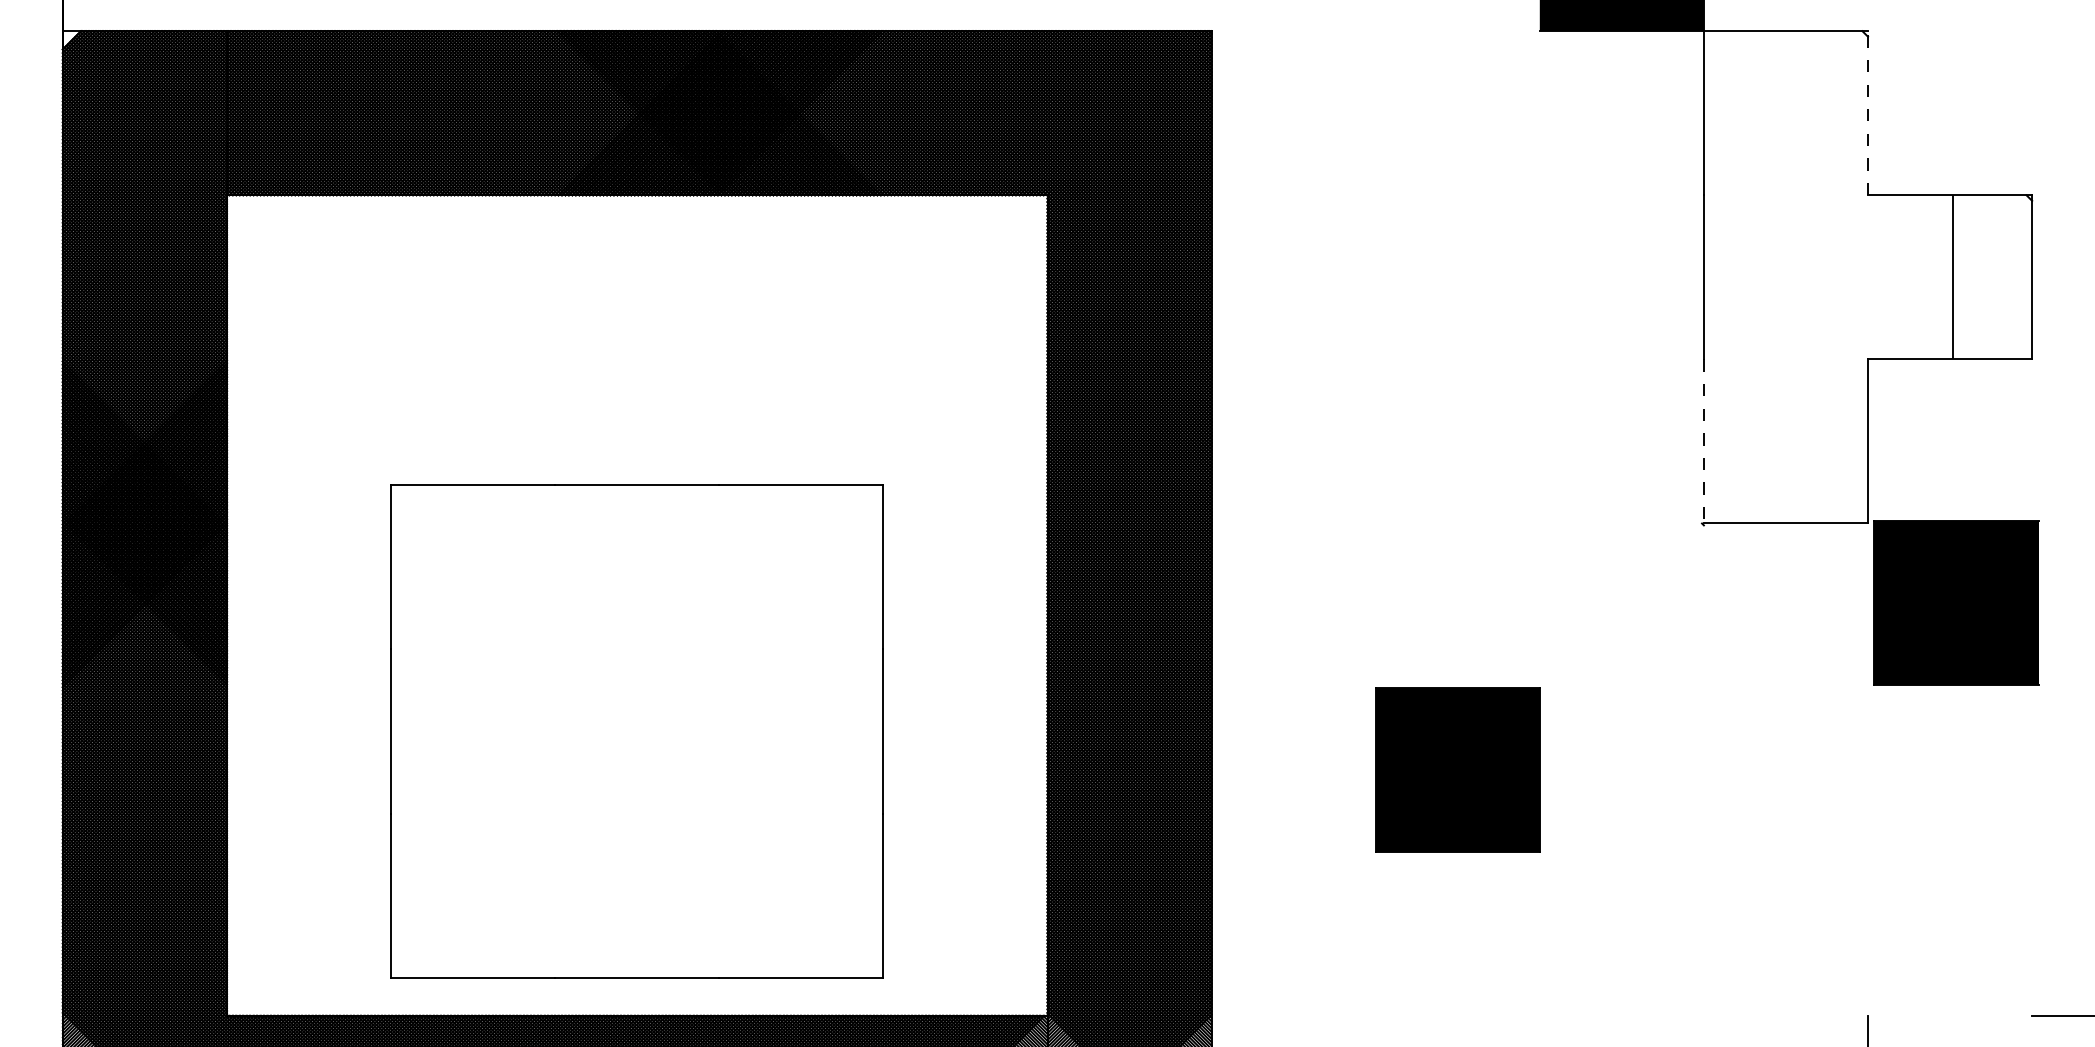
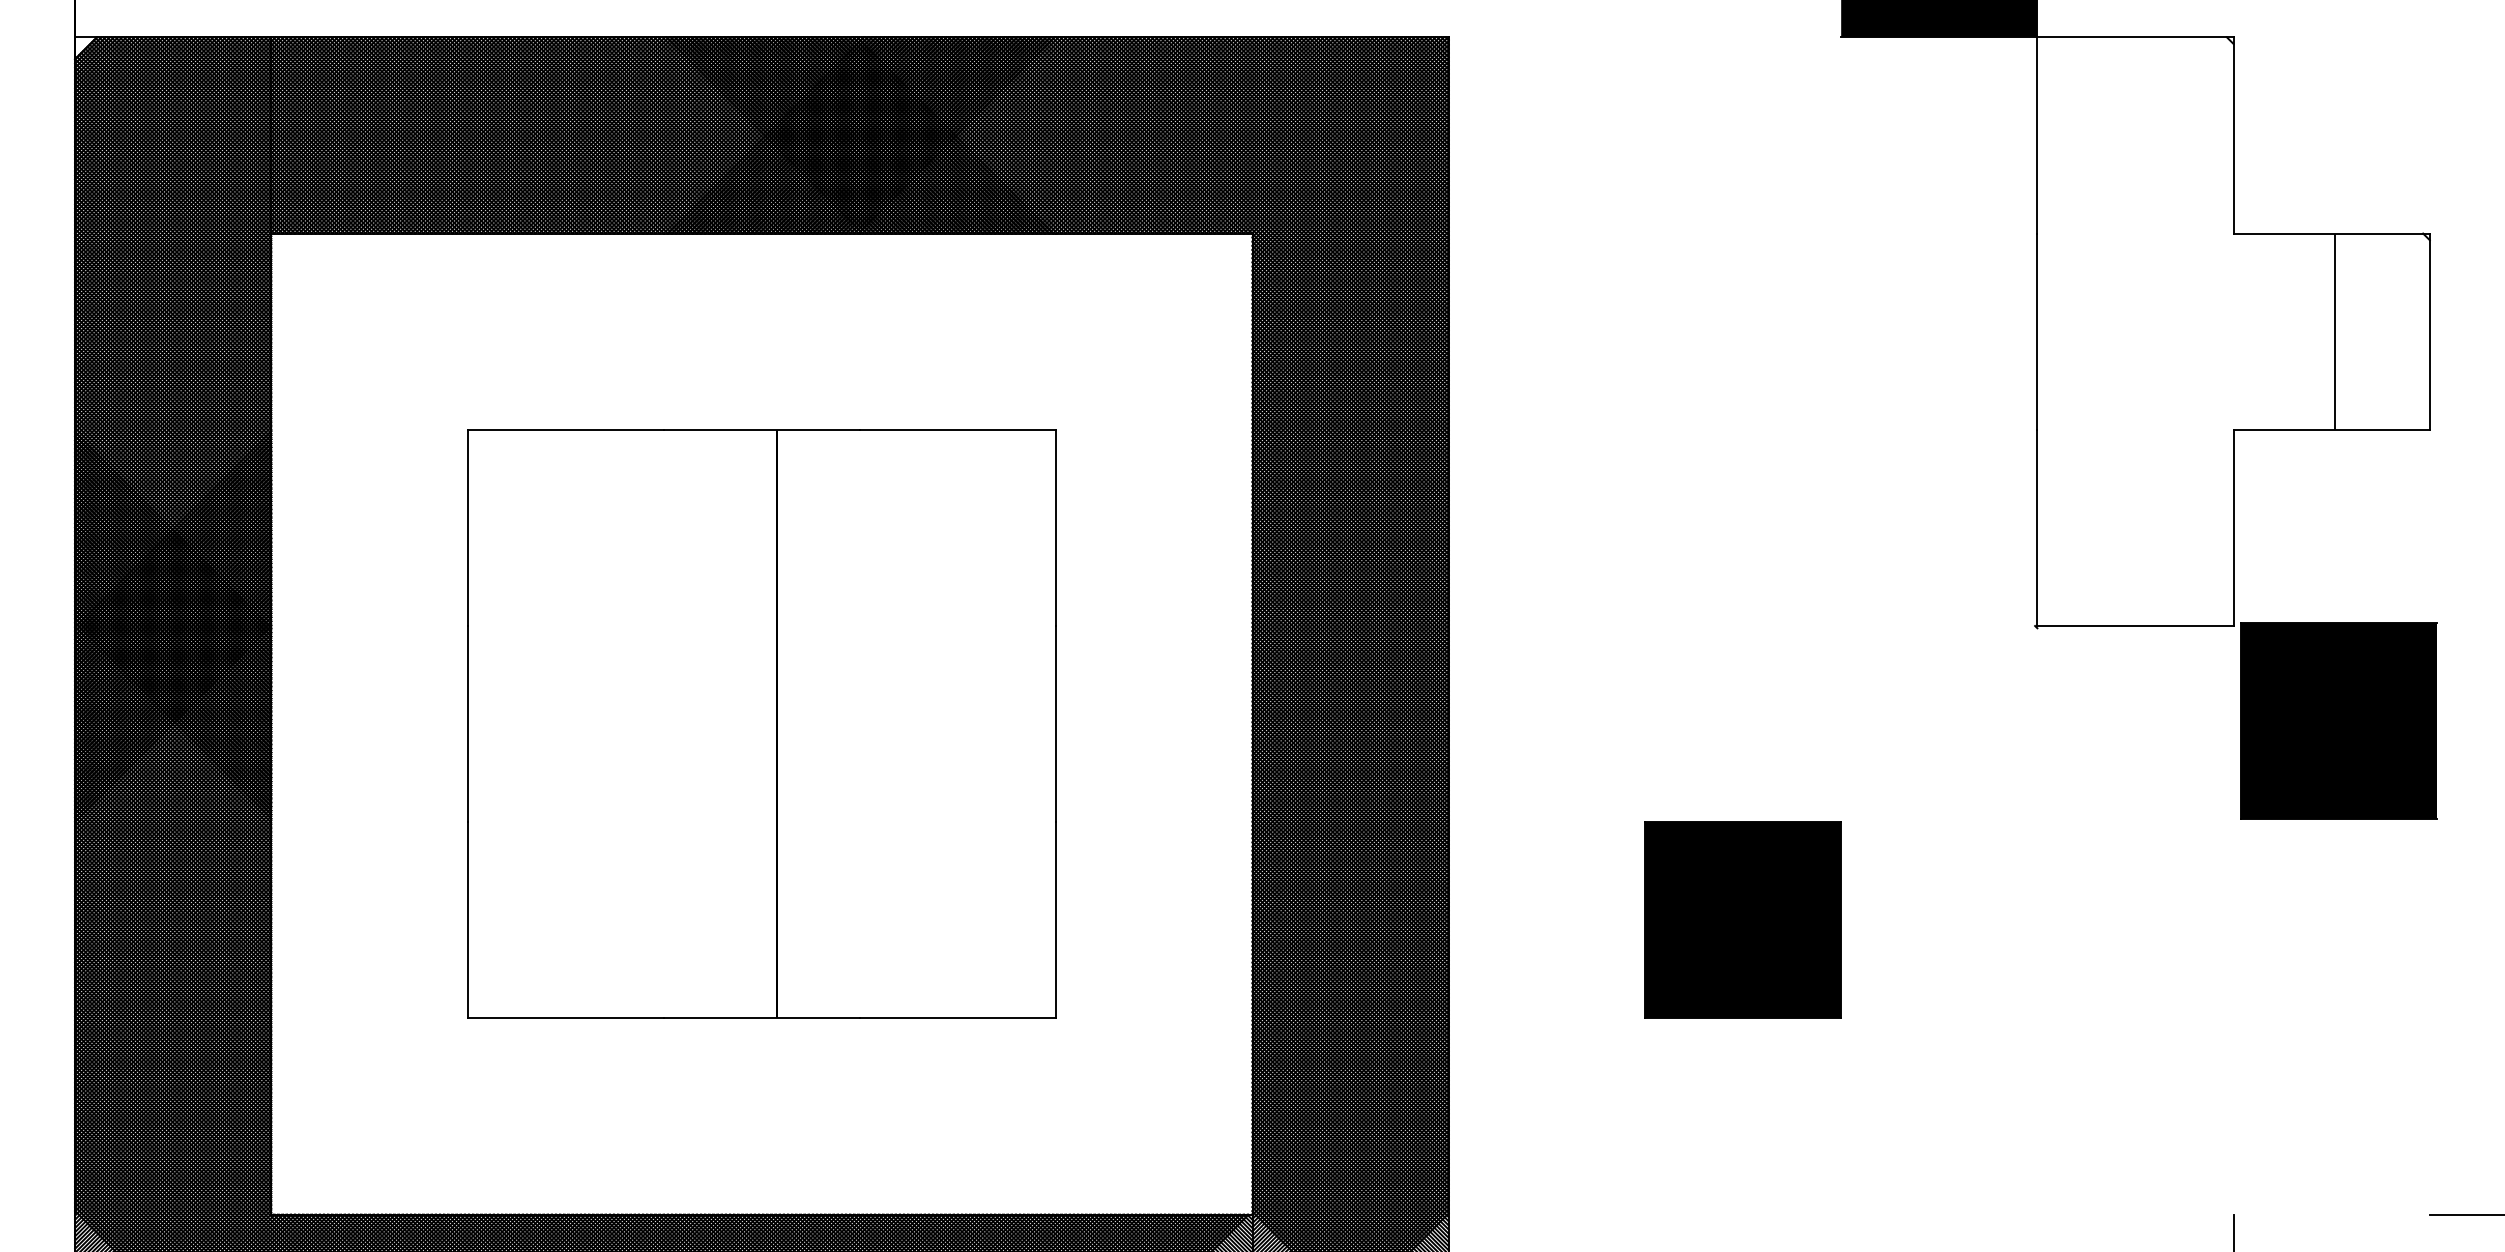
line: (1868, 112) -> (2234, 134), dashed -> solid
line: (1703, 441) -> (2036, 527), dashed -> solid
part: (636, 731) -> (761, 724), moved

